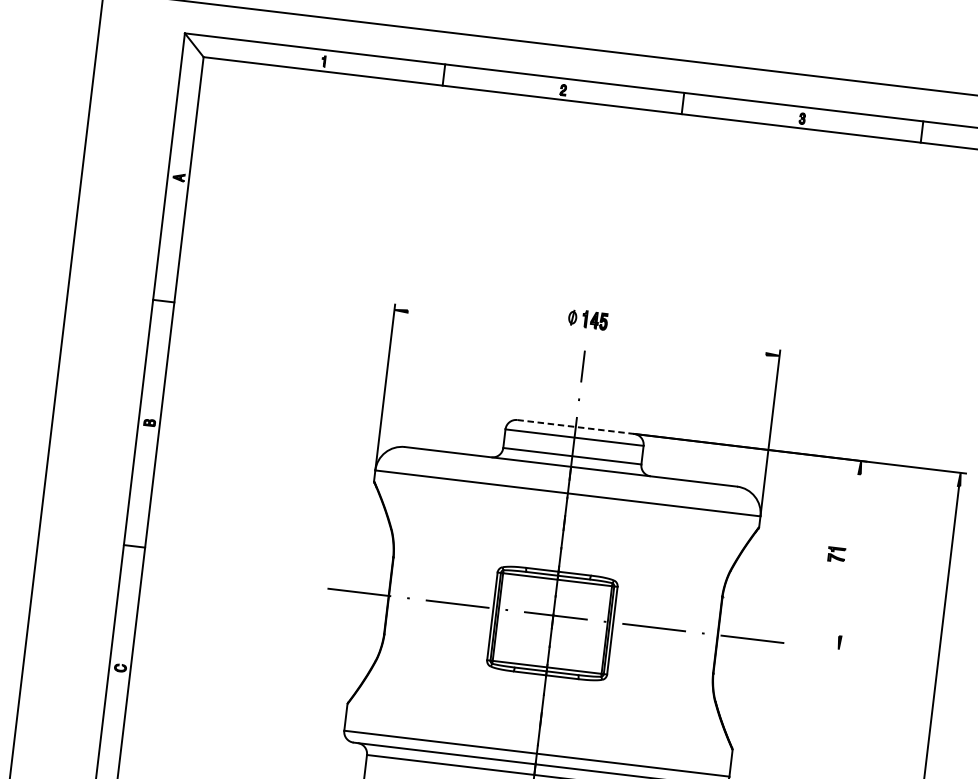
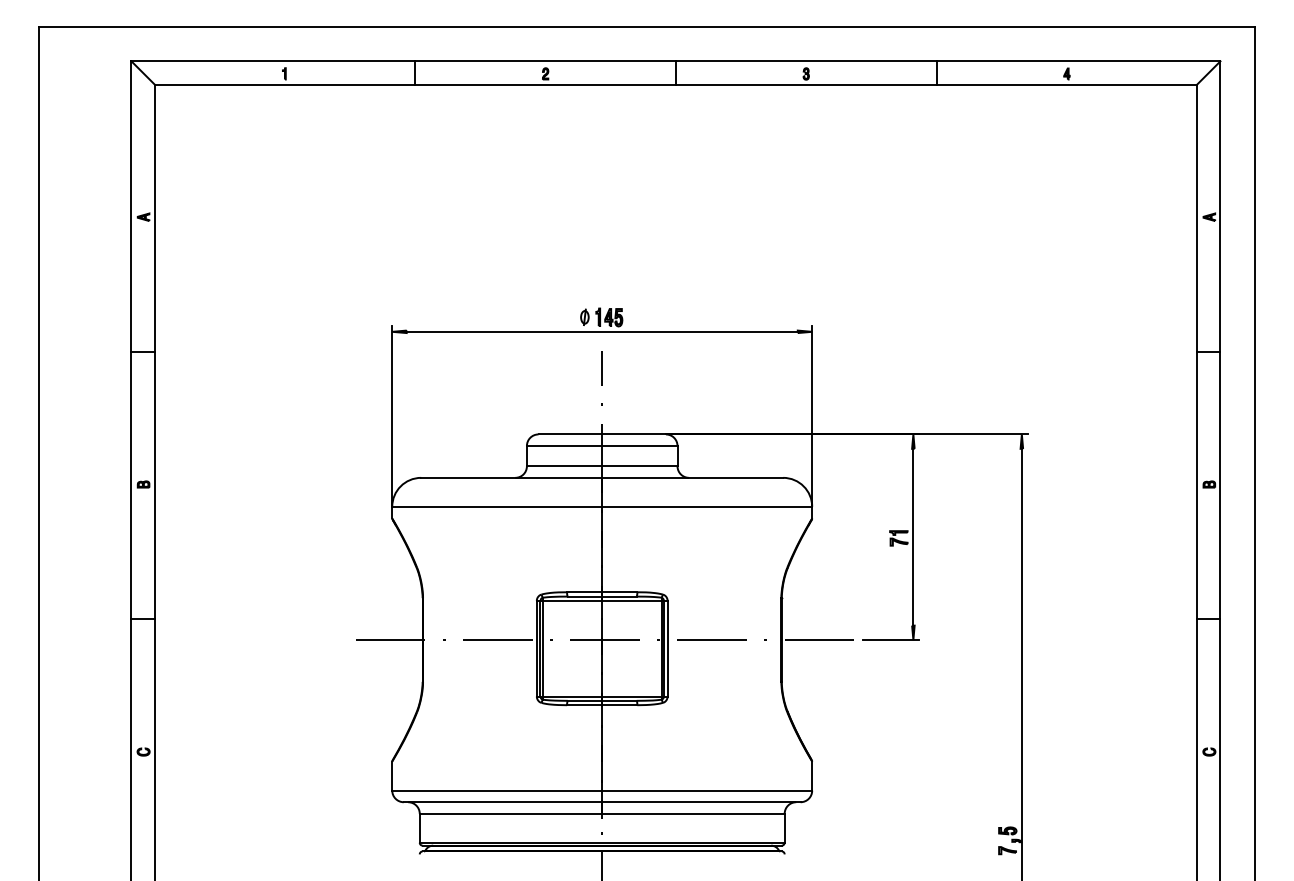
line: (586, 332) -> (601, 331), added
line: (576, 427) -> (602, 434), dashed -> solid
line: (850, 554) -> (913, 536), added
line: (817, 647) -> (890, 640), added

